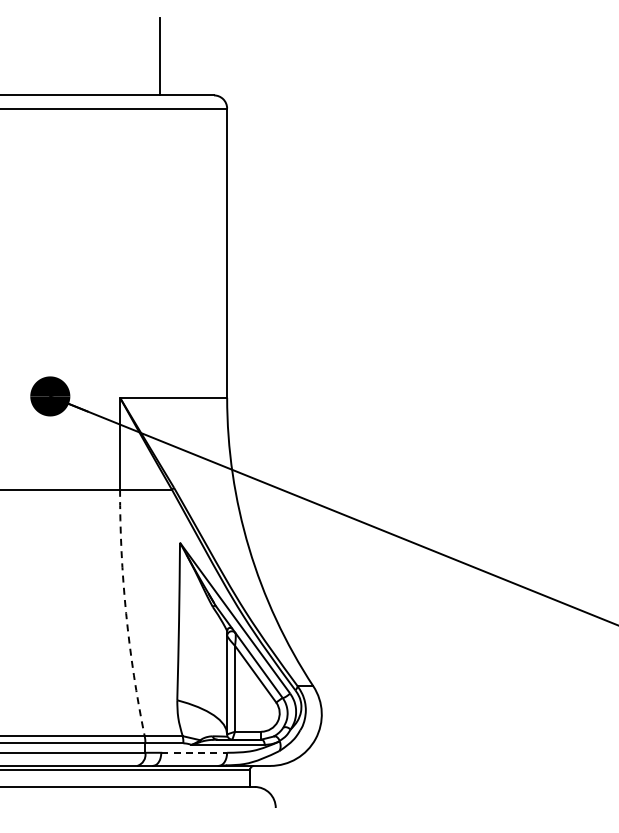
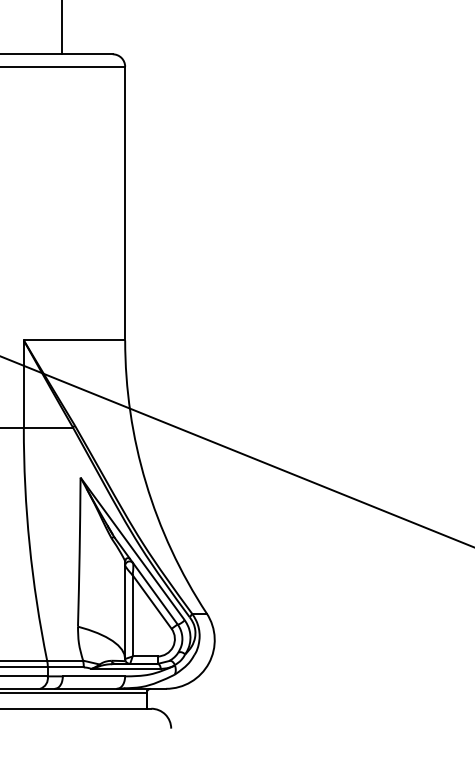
arc: (126, 613) -> (29, 544), dashed -> solid
line: (194, 752) -> (94, 676), dashed -> solid

